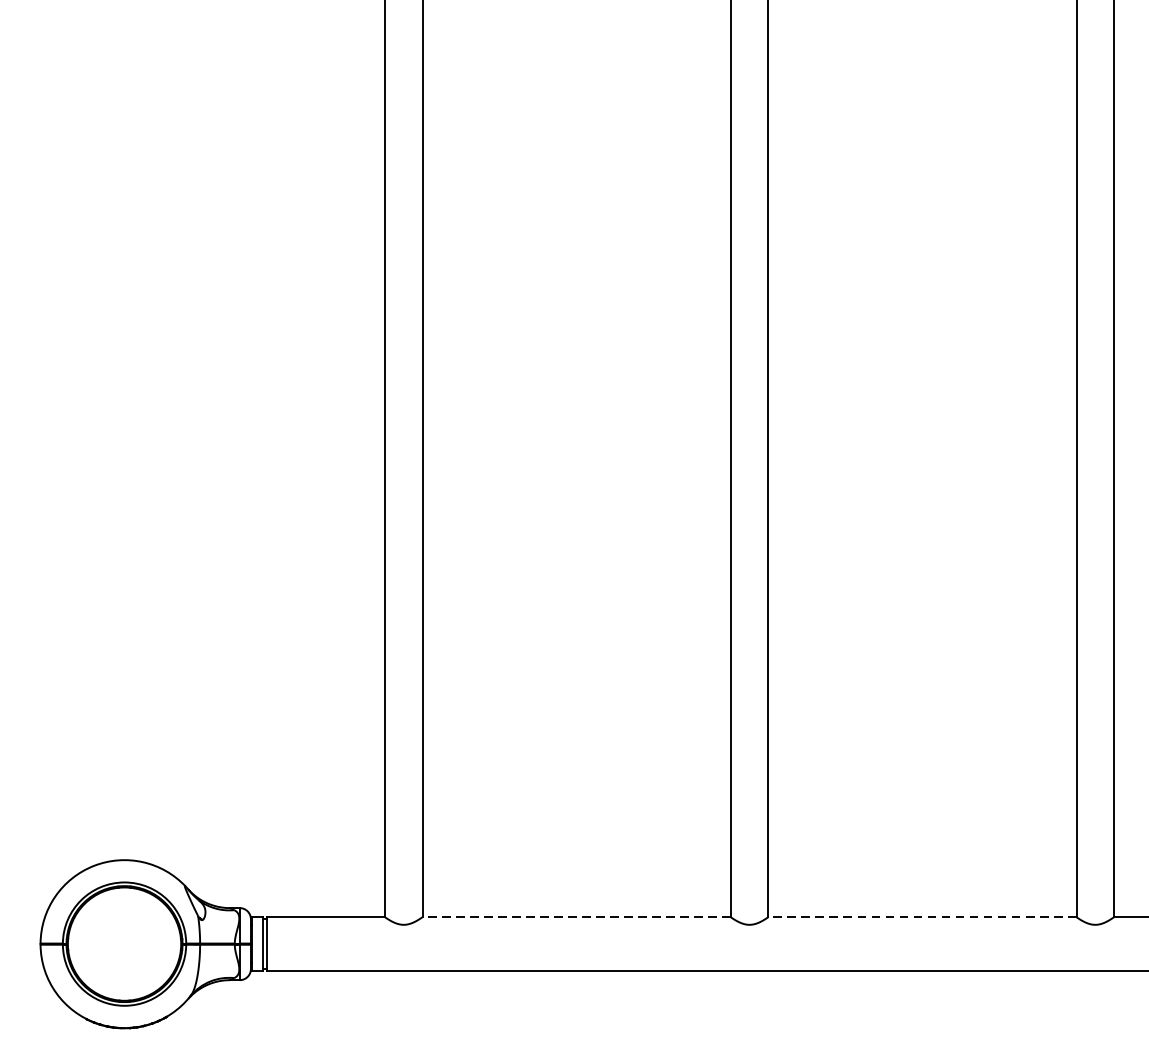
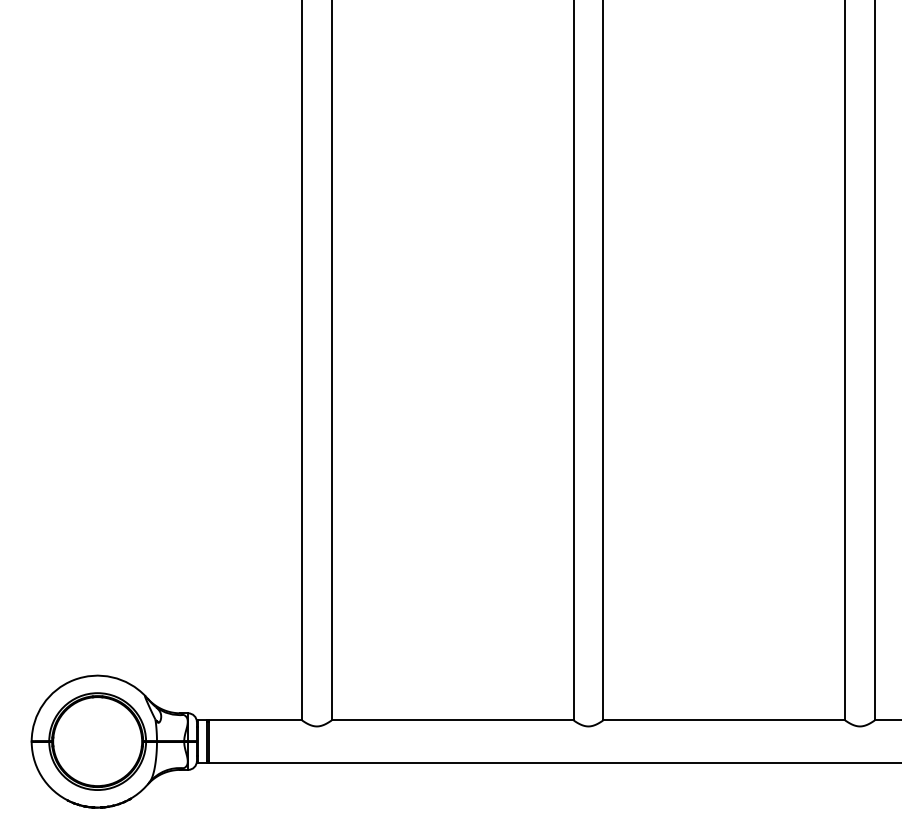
line: (576, 917) -> (452, 720), dashed -> solid
line: (921, 917) -> (723, 720), dashed -> solid

